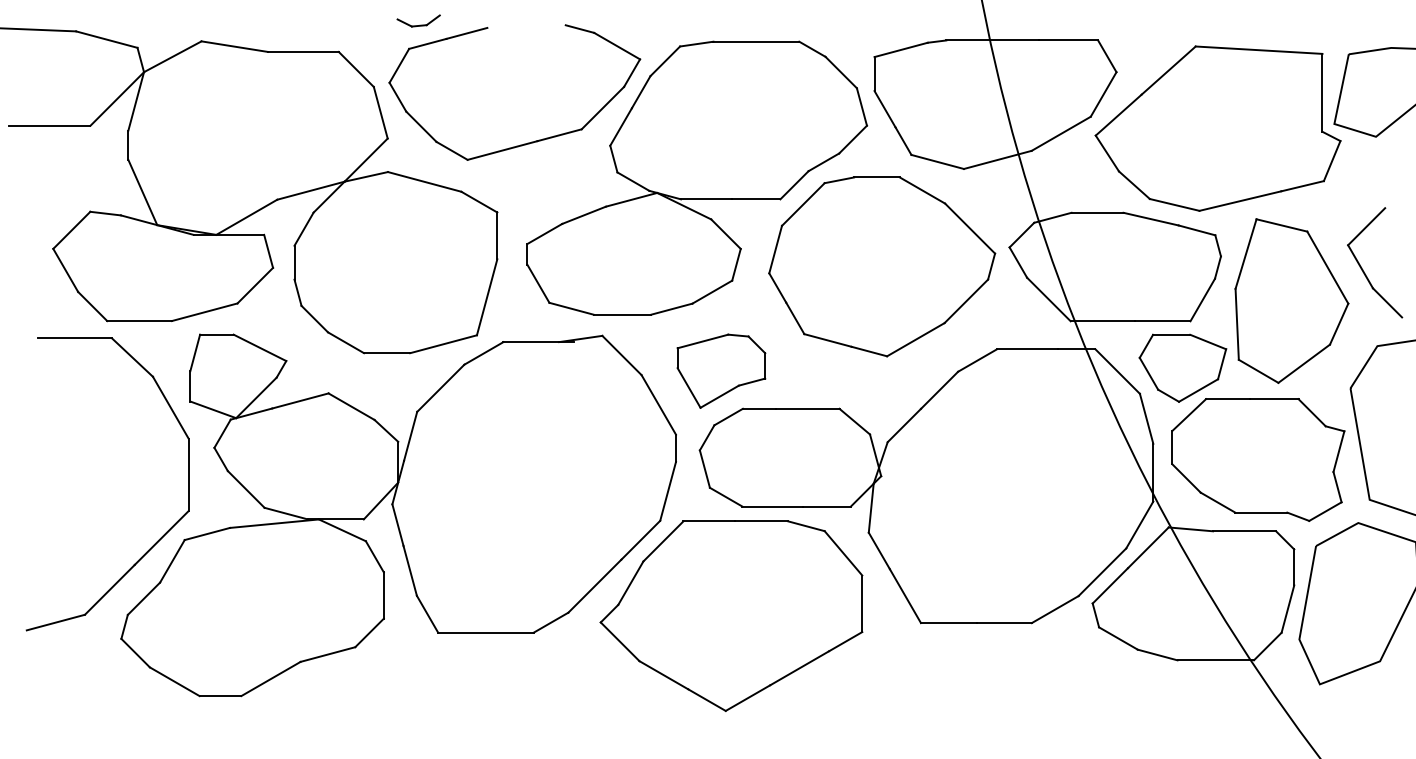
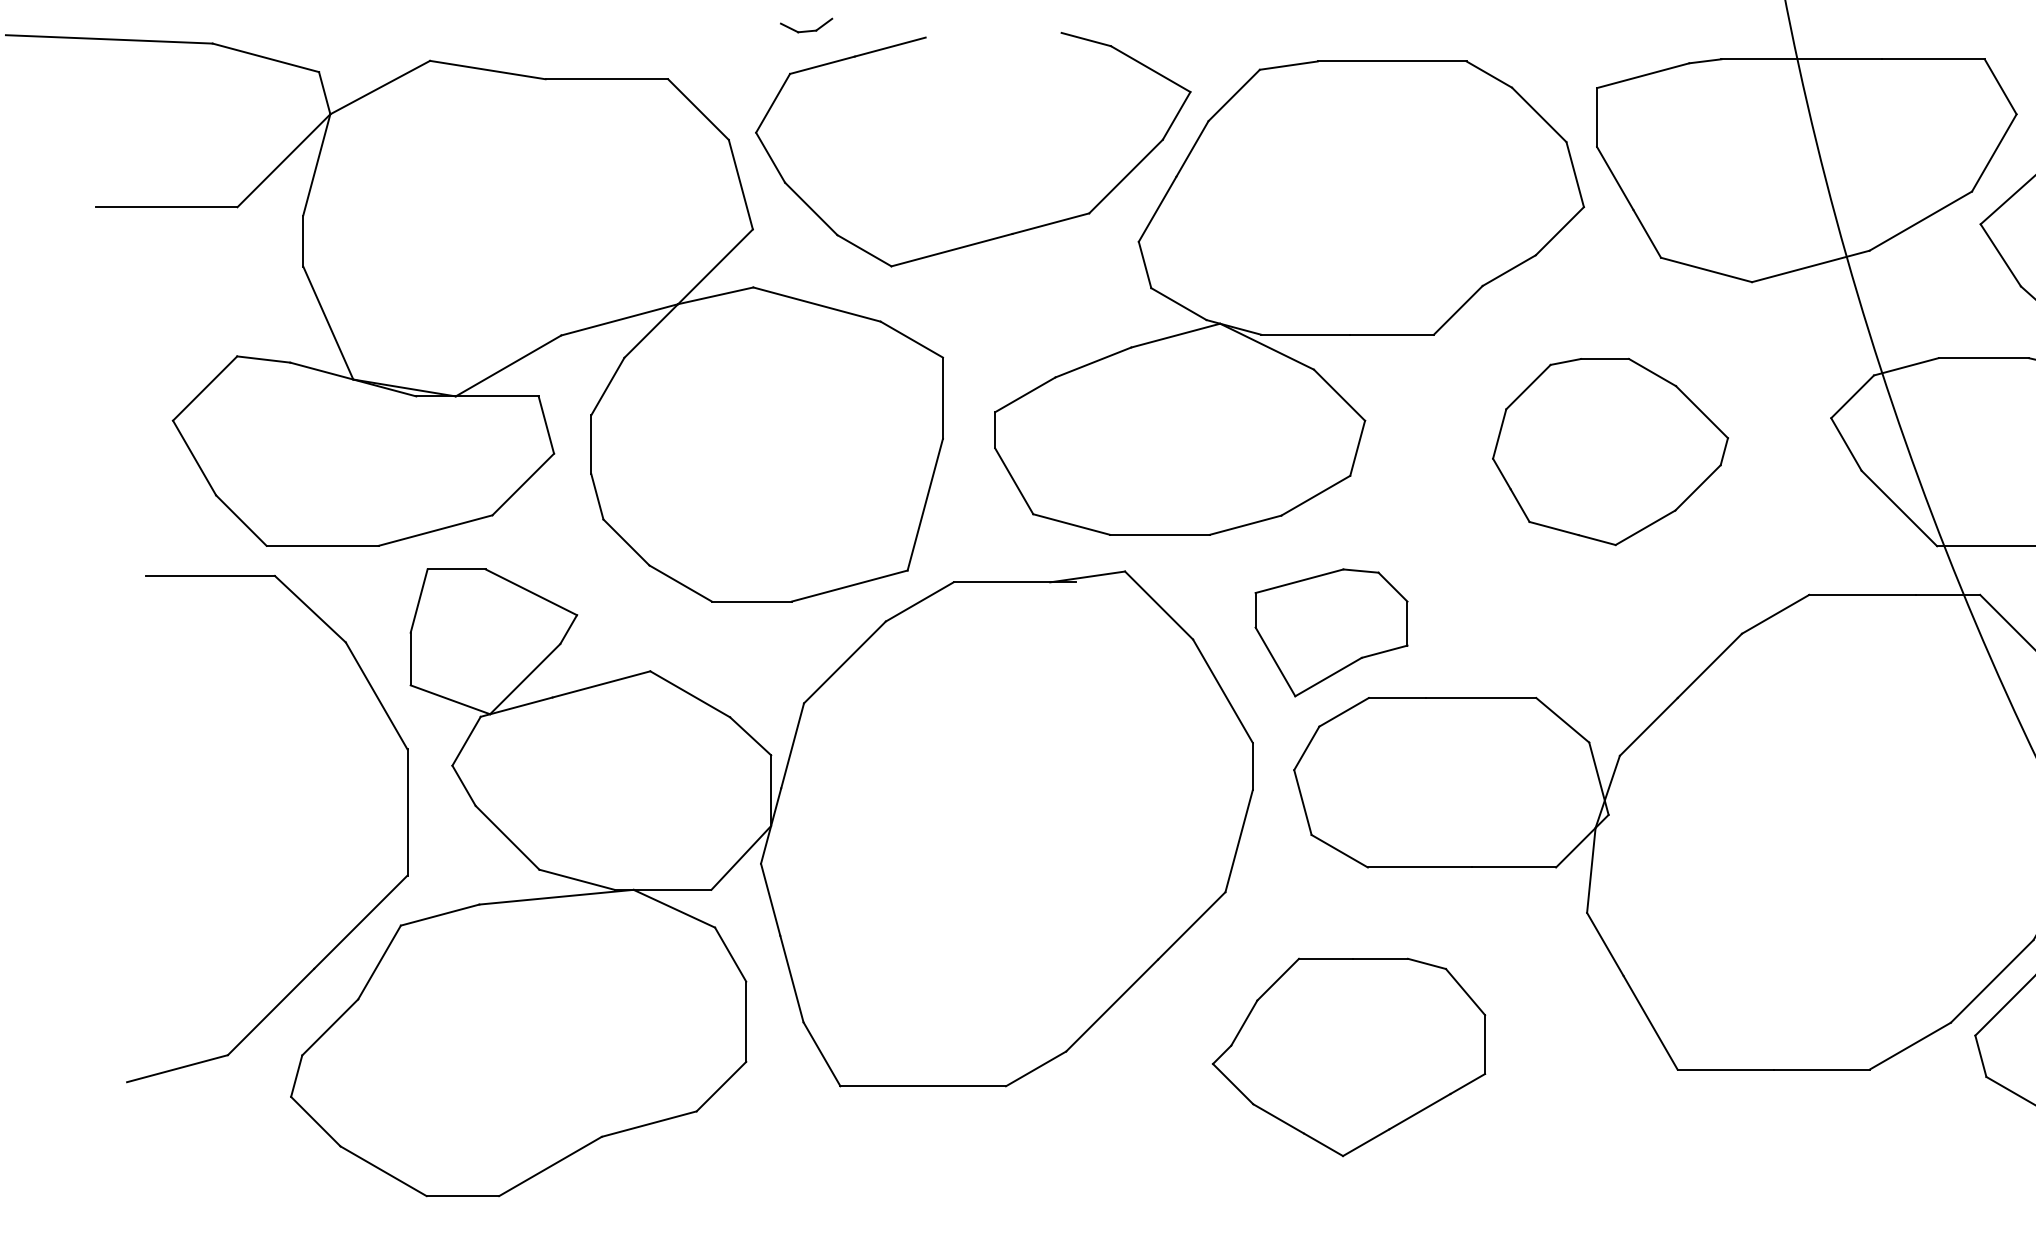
part: (418, 20) -> (806, 24), size x0.7
part: (882, 266) -> (1610, 451), size x0.6
part: (731, 615) -> (1349, 1056), size x0.6

